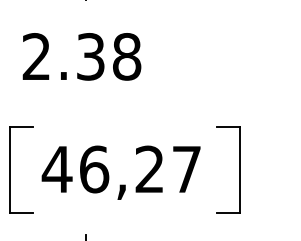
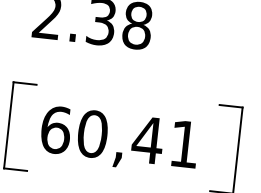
text: (120, 169) -> (118, 136), 46,27 -> 60,41

